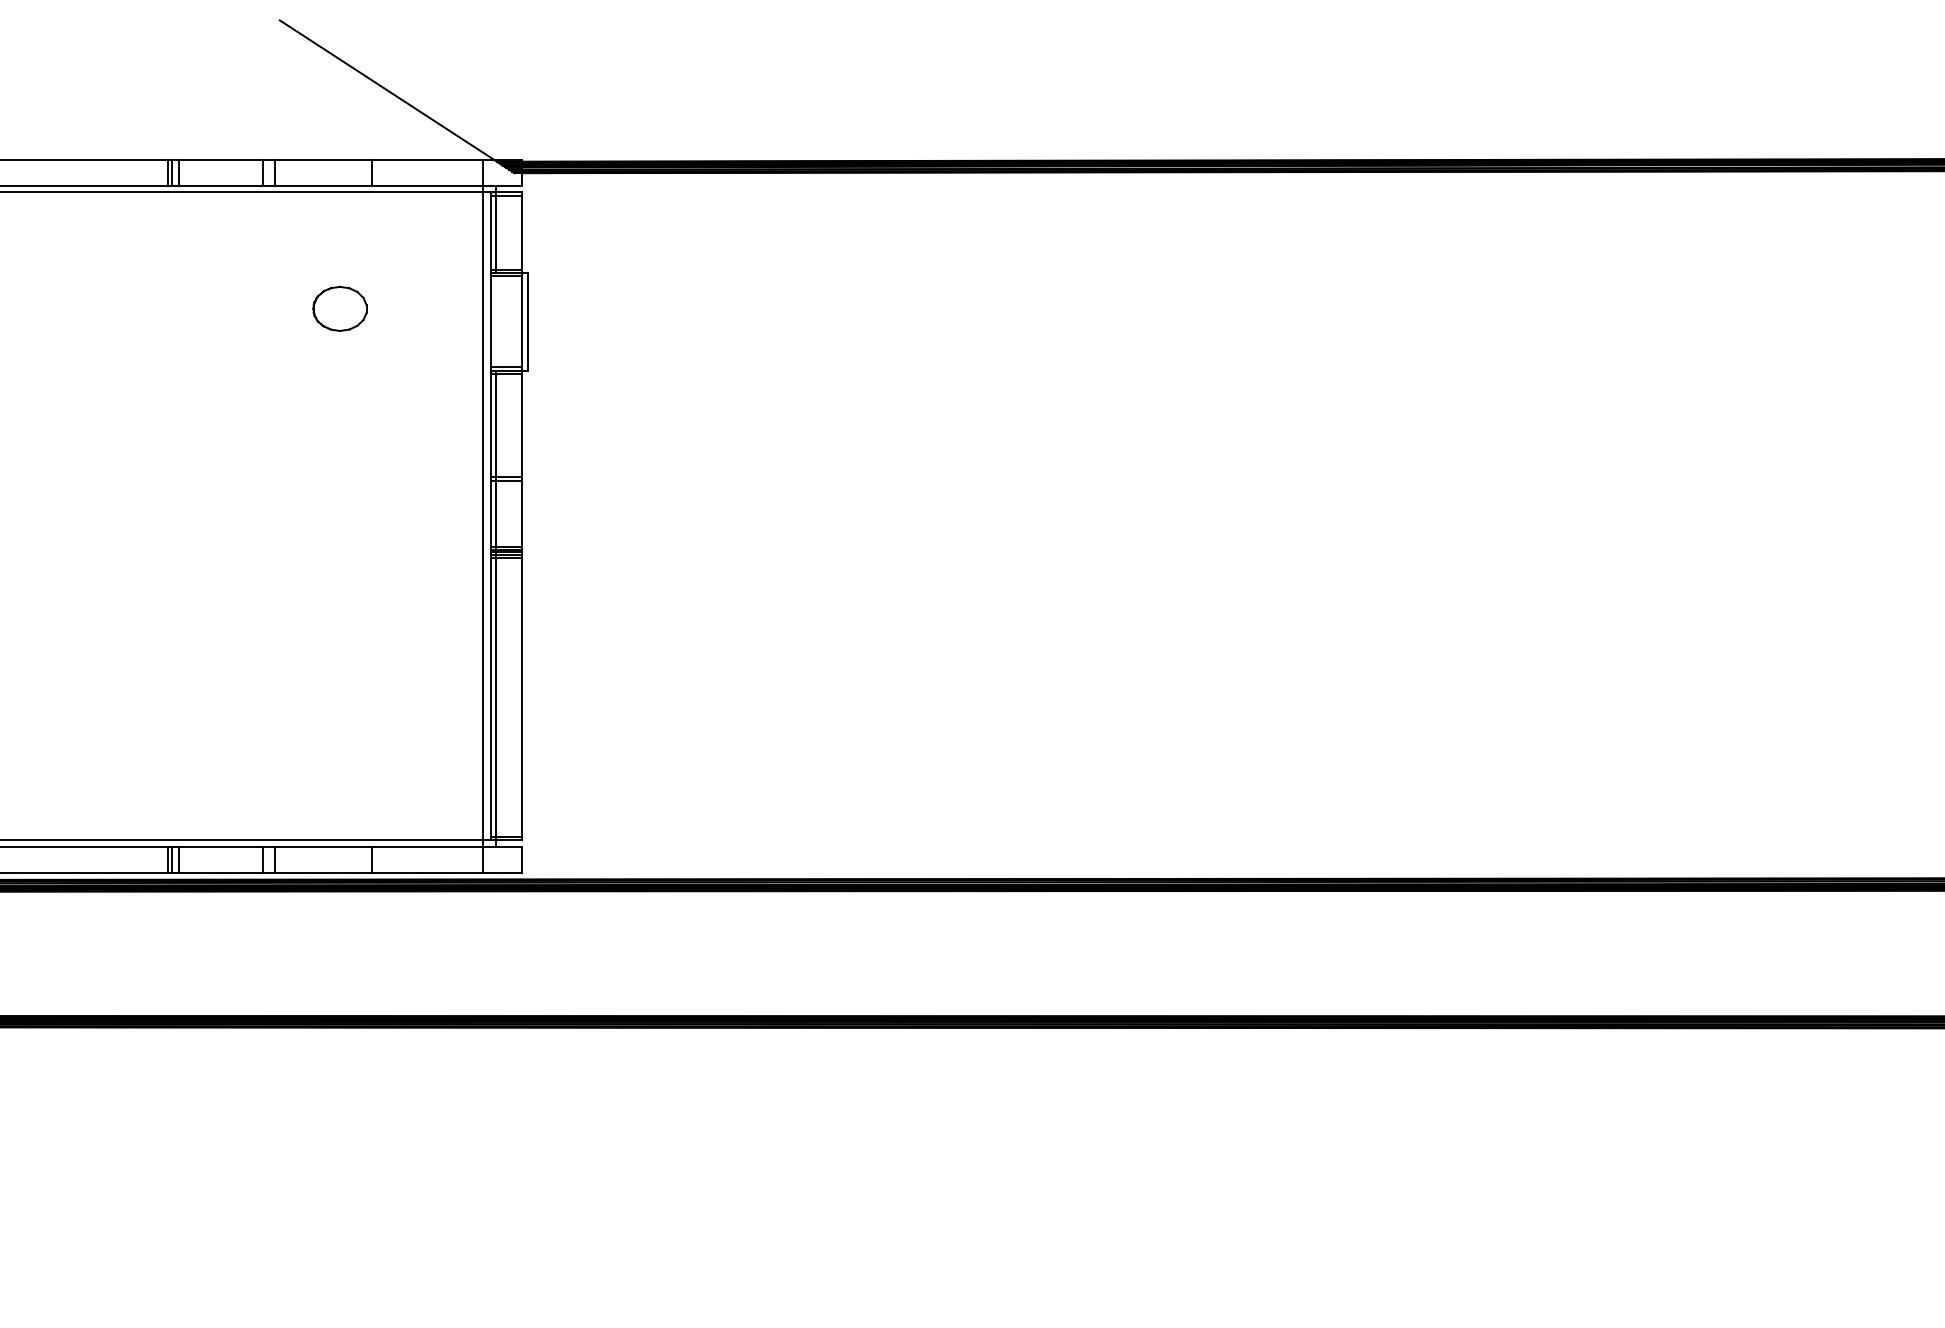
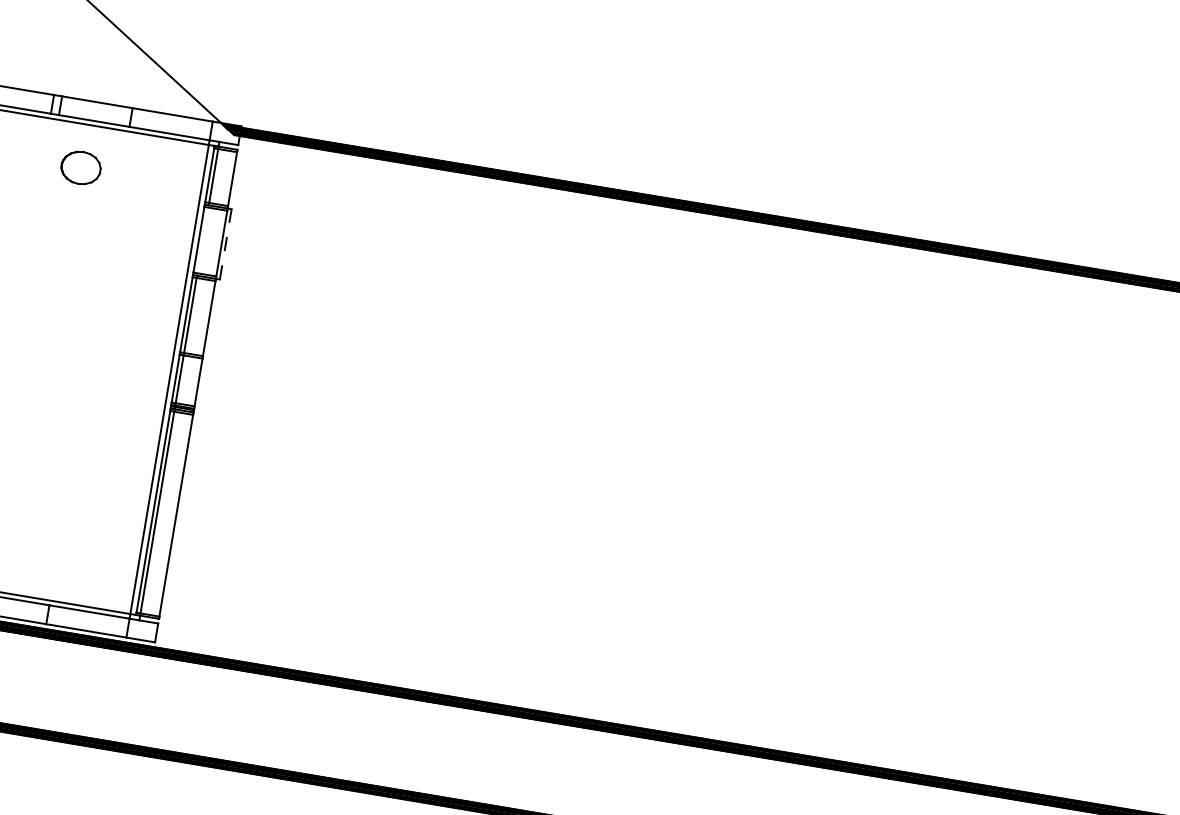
part: (339, 308) -> (80, 167), moved
line: (527, 321) -> (225, 243), solid -> dashed

